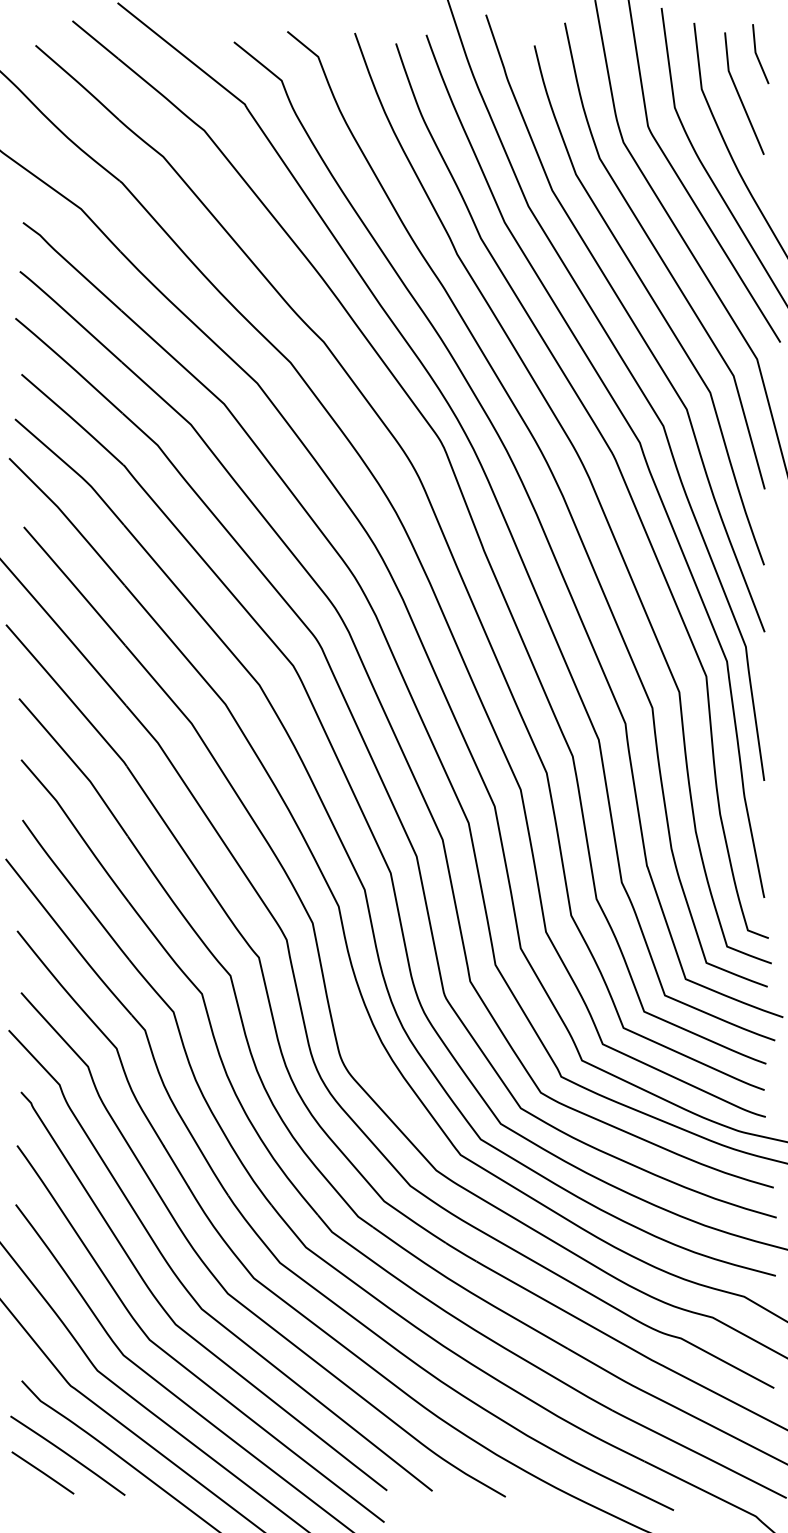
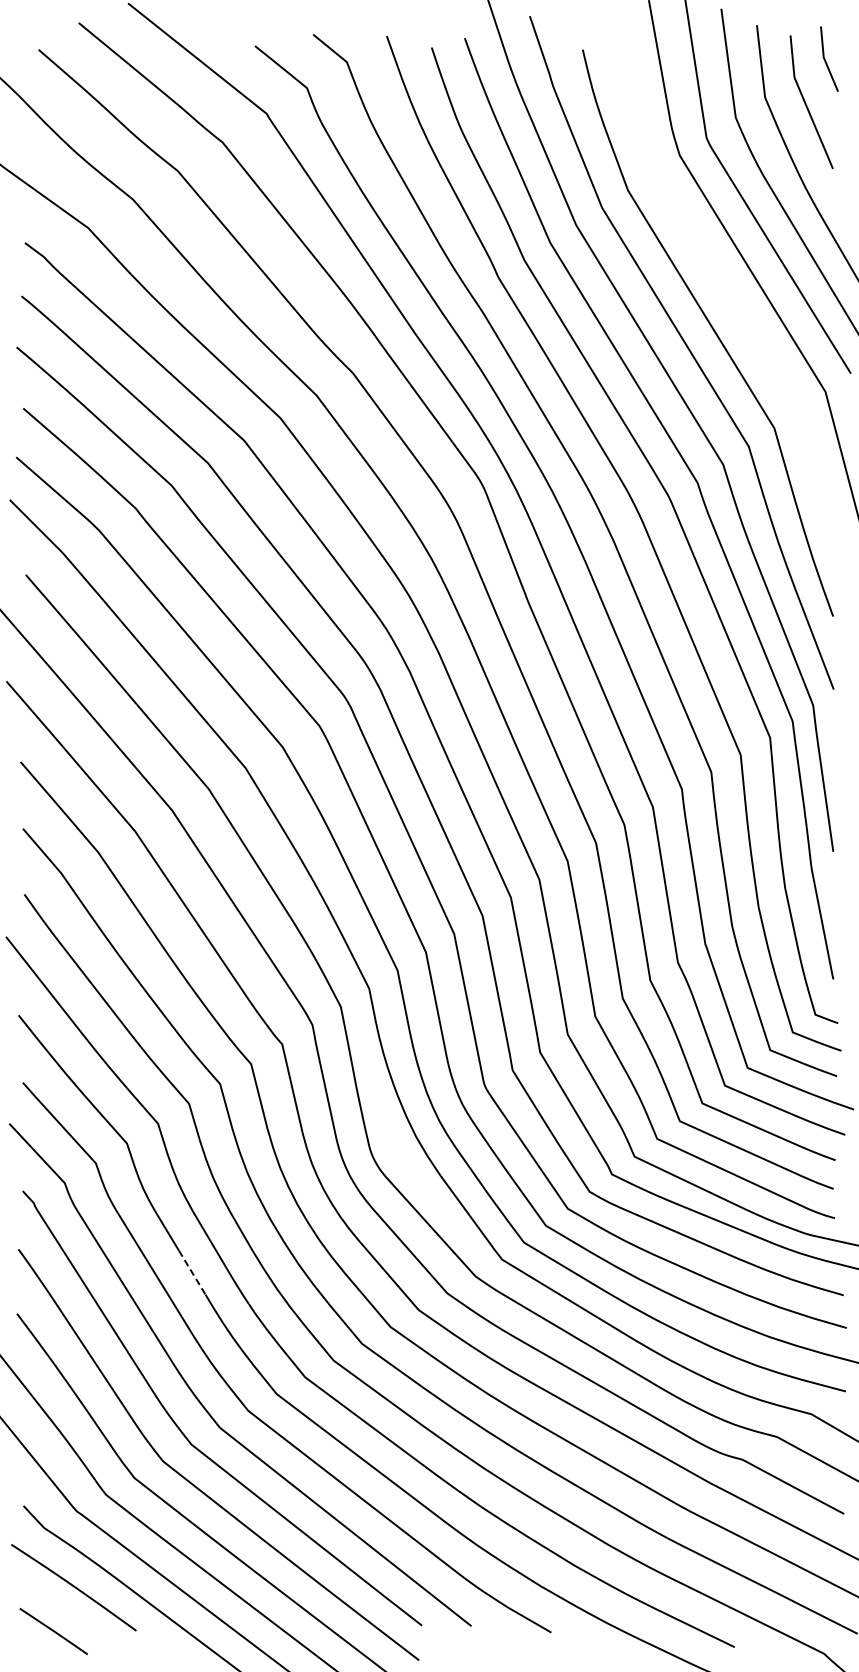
curve: (661, 257) -> (721, 280), removed
line: (176, 1166) -> (192, 1272), solid -> dashed
line: (42, 1473) -> (53, 1631), moved

